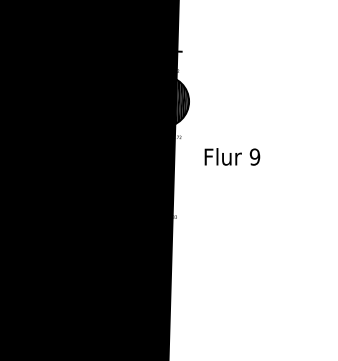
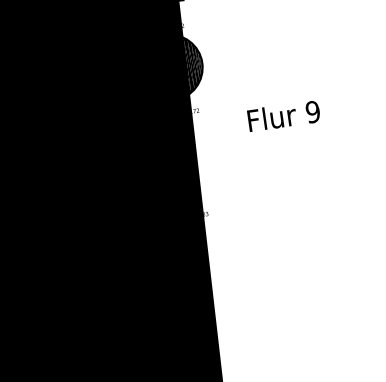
text: (232, 156) -> (283, 115), moved

